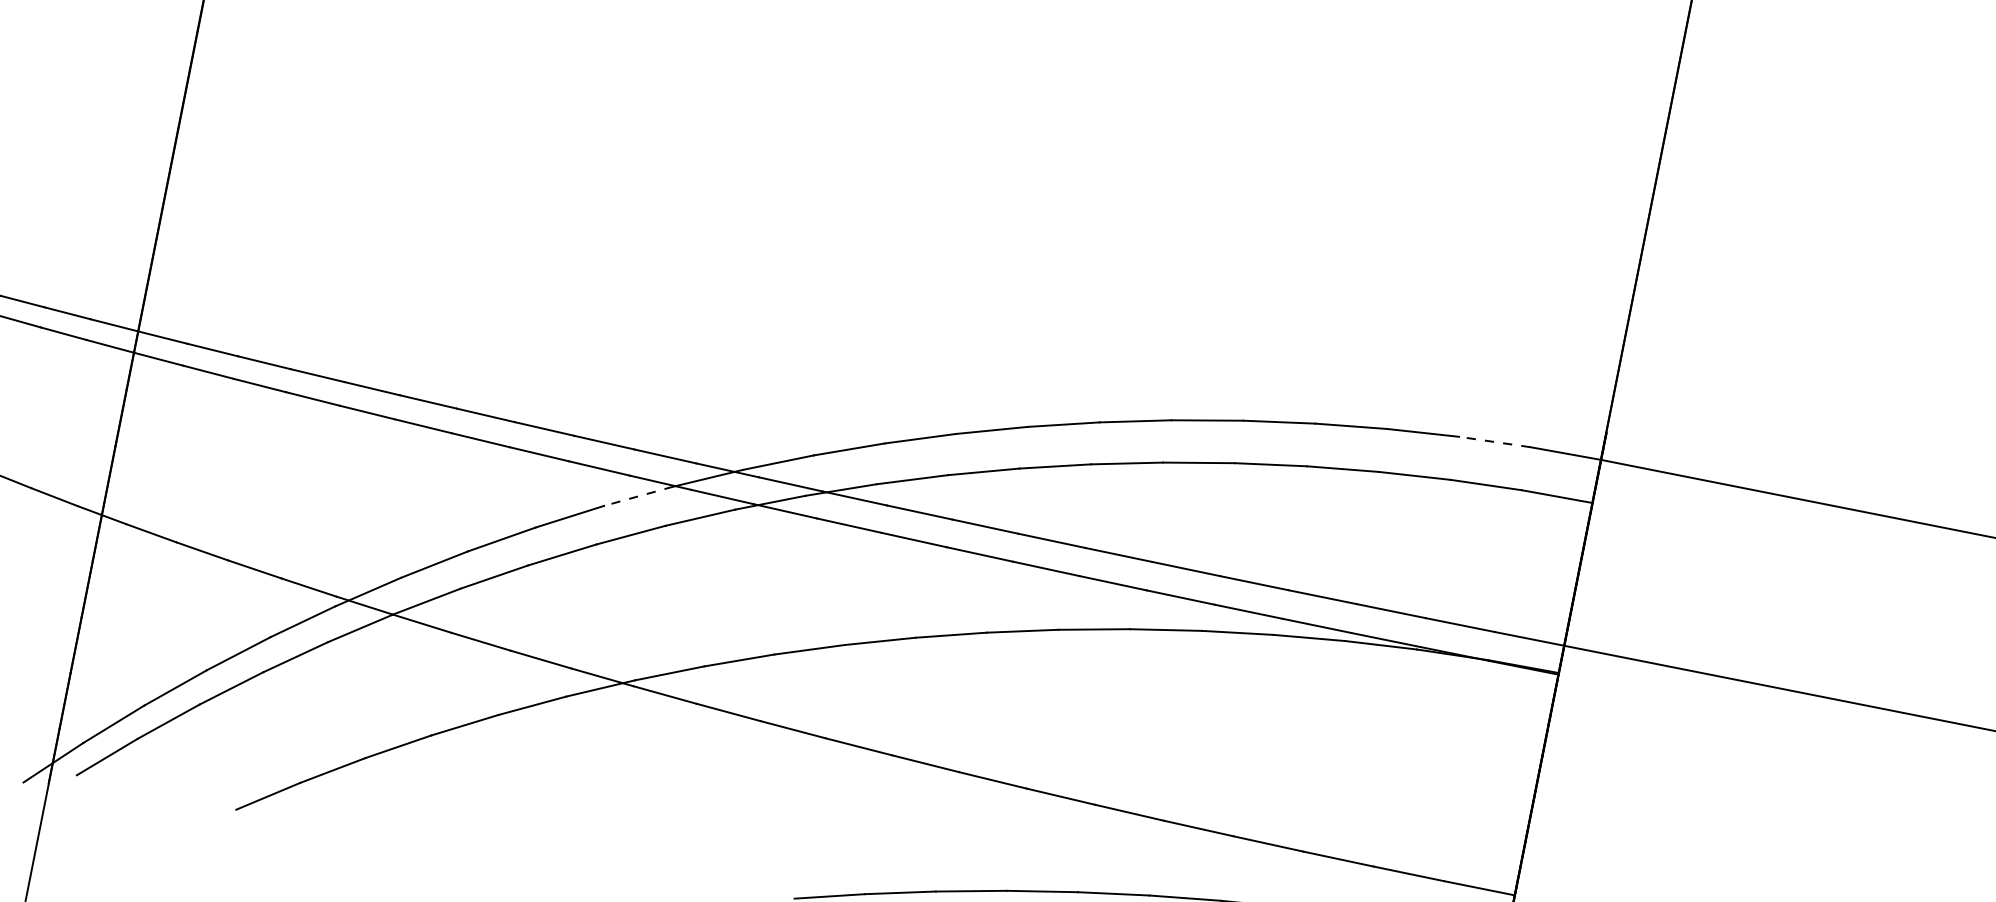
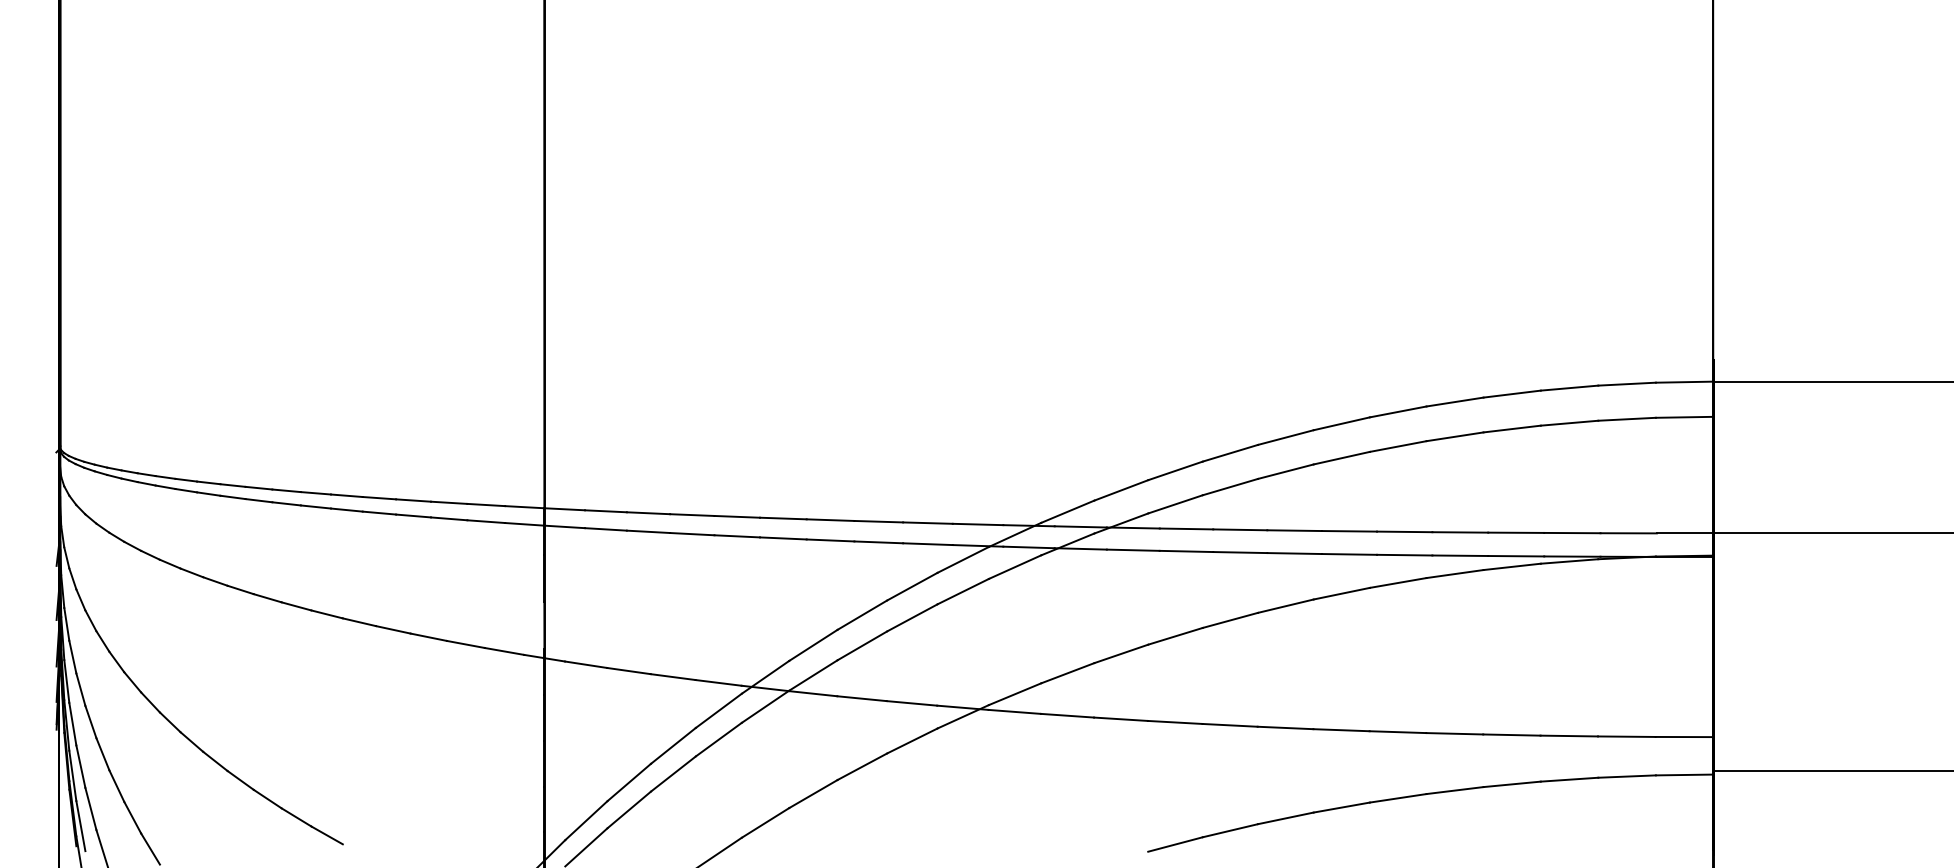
line: (1495, 442) -> (1627, 384), dashed -> solid
line: (639, 495) -> (963, 559), dashed -> solid

